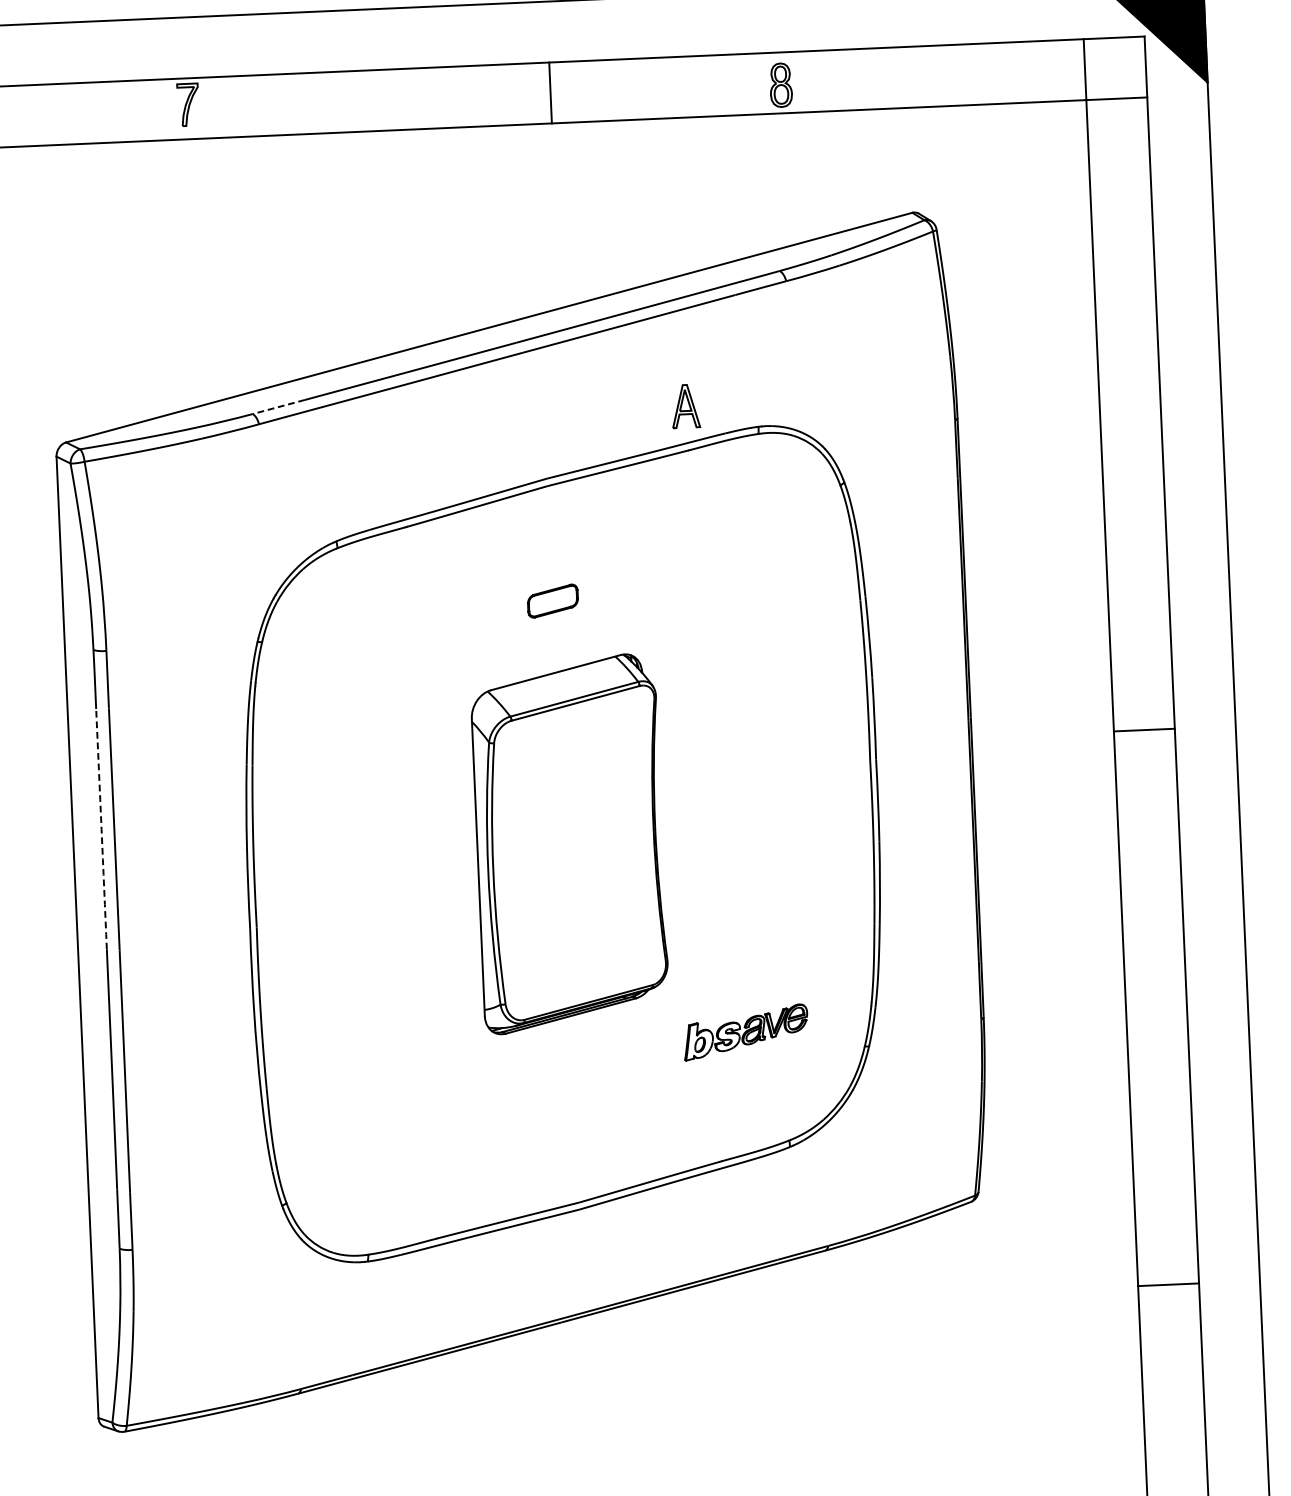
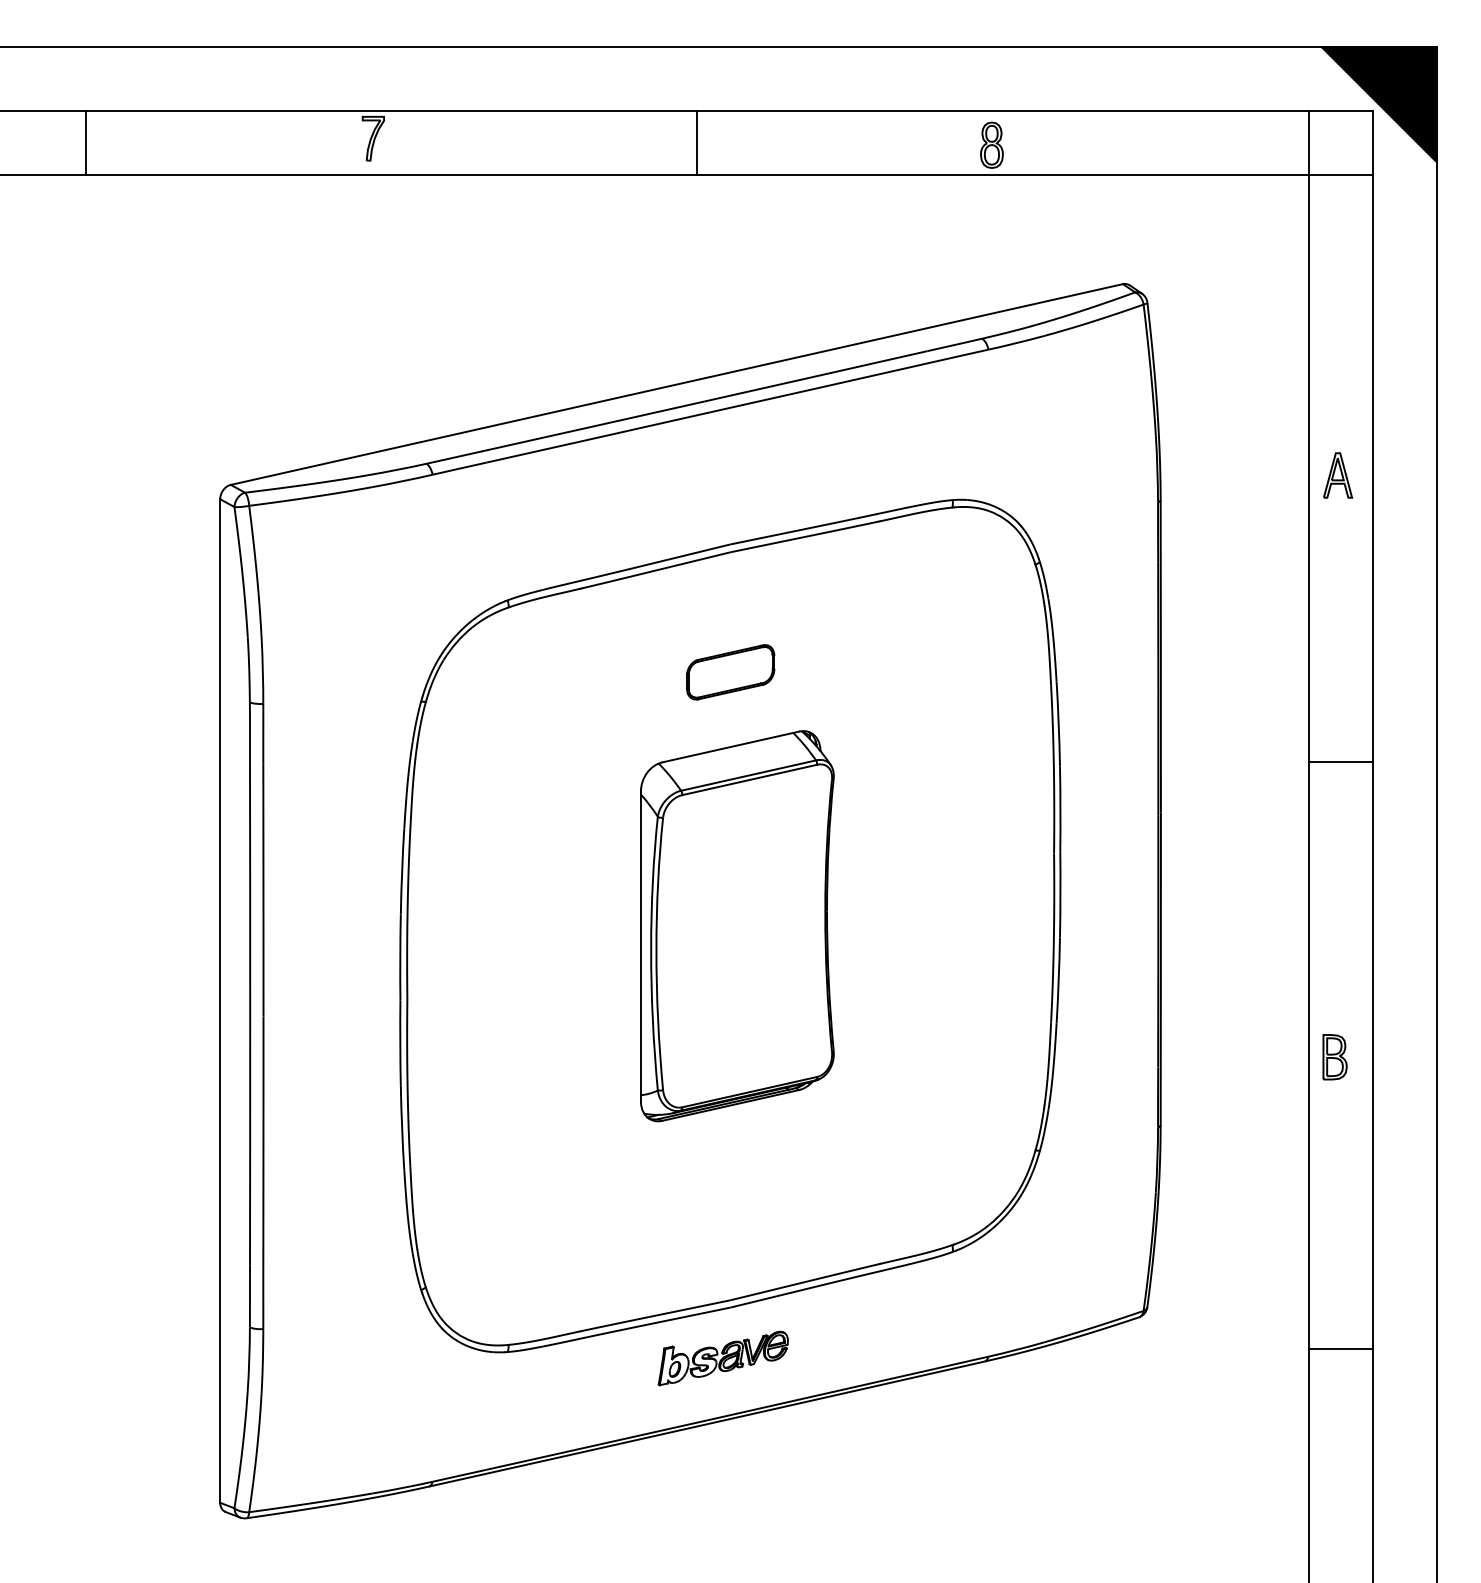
line: (550, 92) -> (697, 142), moved
line: (278, 406) -> (453, 457), dashed -> solid
part: (686, 406) -> (1338, 475), moved
part: (552, 601) -> (730, 672), size x1.67
line: (1143, 729) -> (1340, 761), moved
arc: (101, 829) -> (250, 889), dashed -> solid
part: (1147, 944) -> (1334, 1057), added
part: (745, 1032) -> (722, 1358), moved
line: (1167, 1284) -> (1340, 1348), moved

